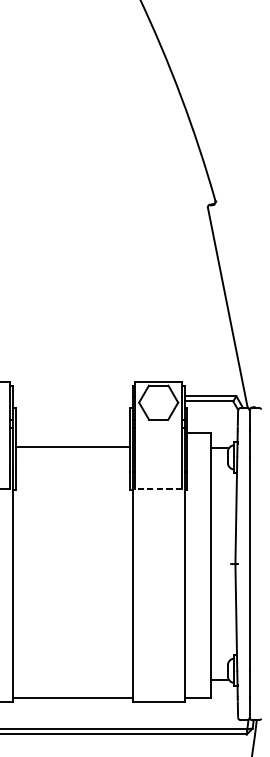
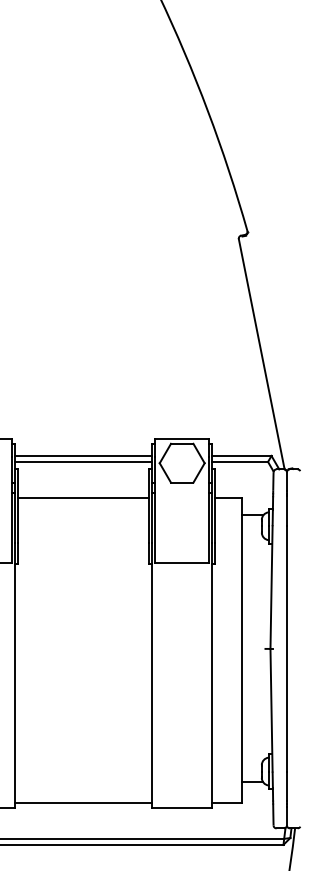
line: (72, 395) -> (83, 455), added
line: (72, 401) -> (83, 461), added
line: (72, 446) -> (83, 497), moved
line: (158, 488) -> (182, 562), dashed -> solid

